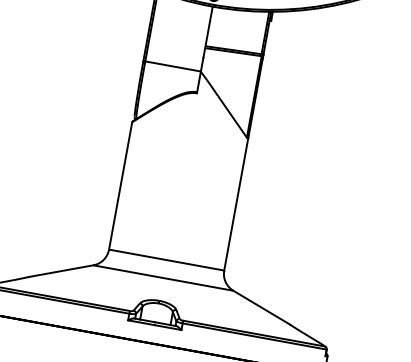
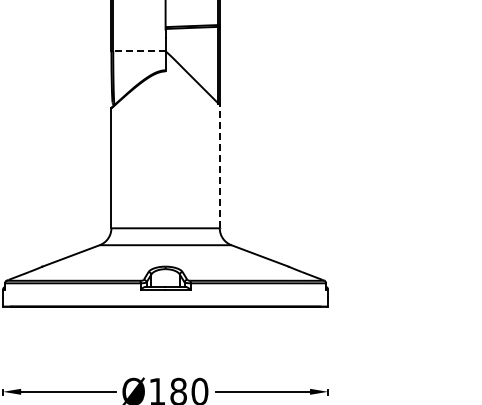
line: (172, 65) -> (138, 50), solid -> dashed
line: (236, 203) -> (219, 165), solid -> dashed

